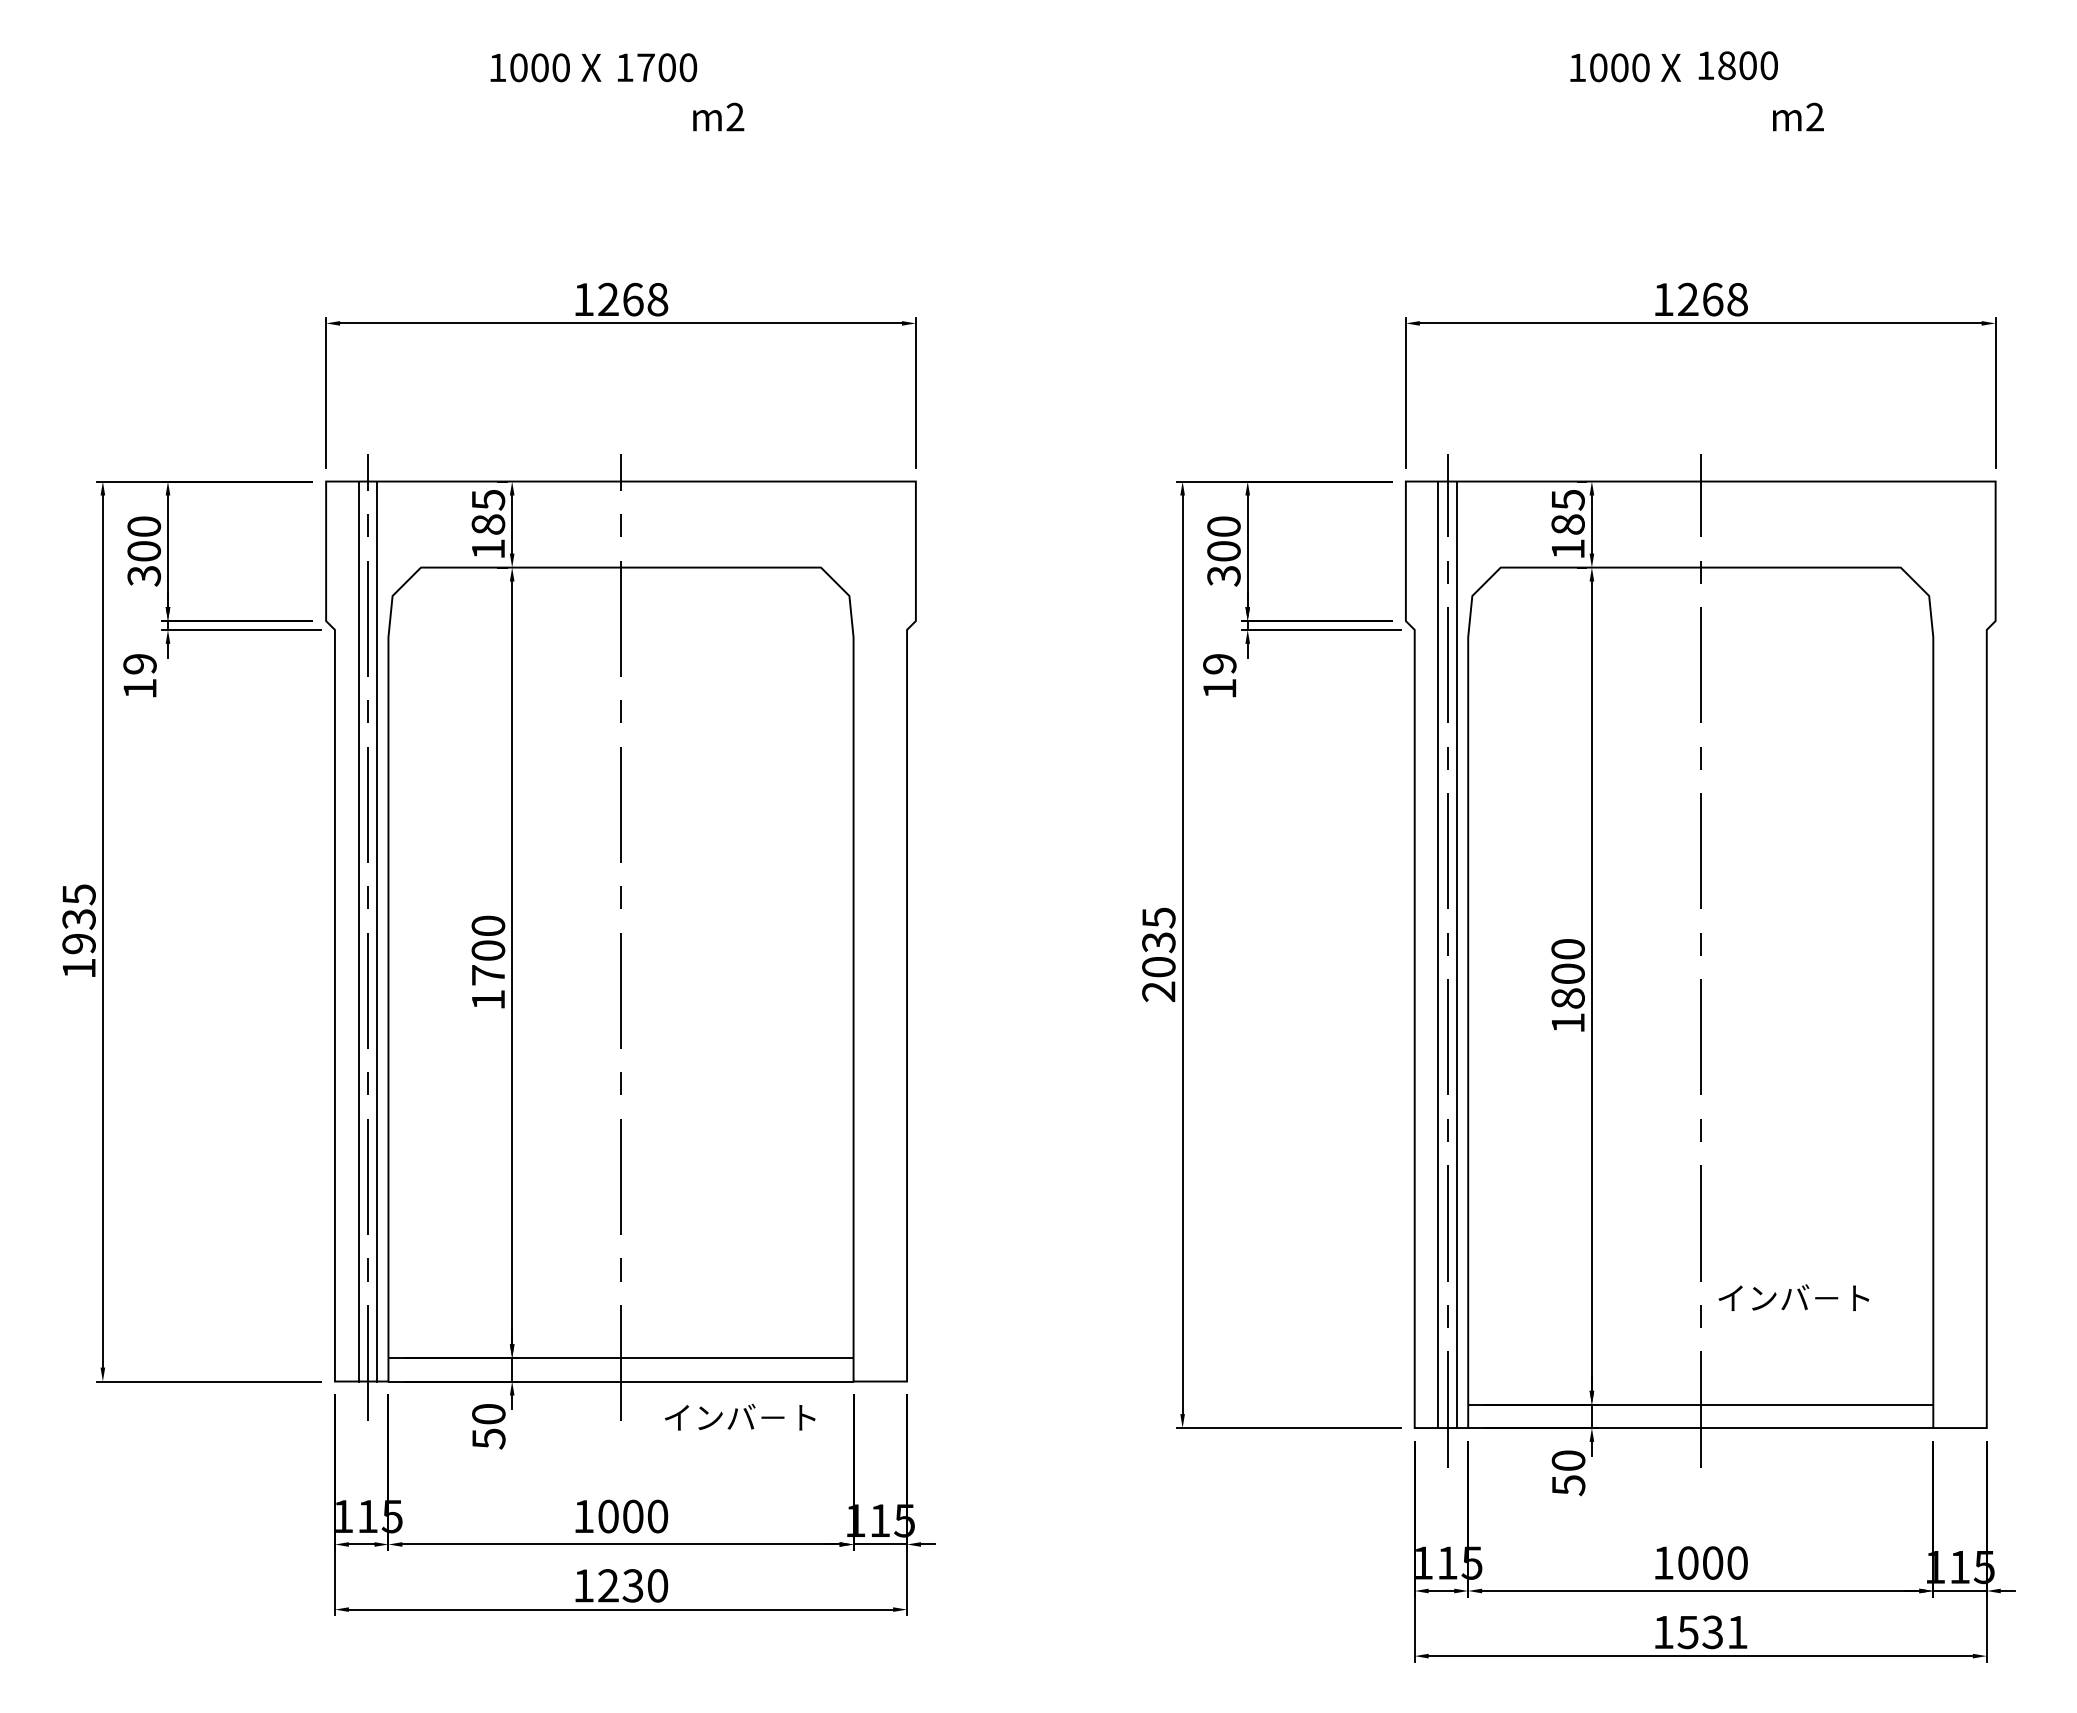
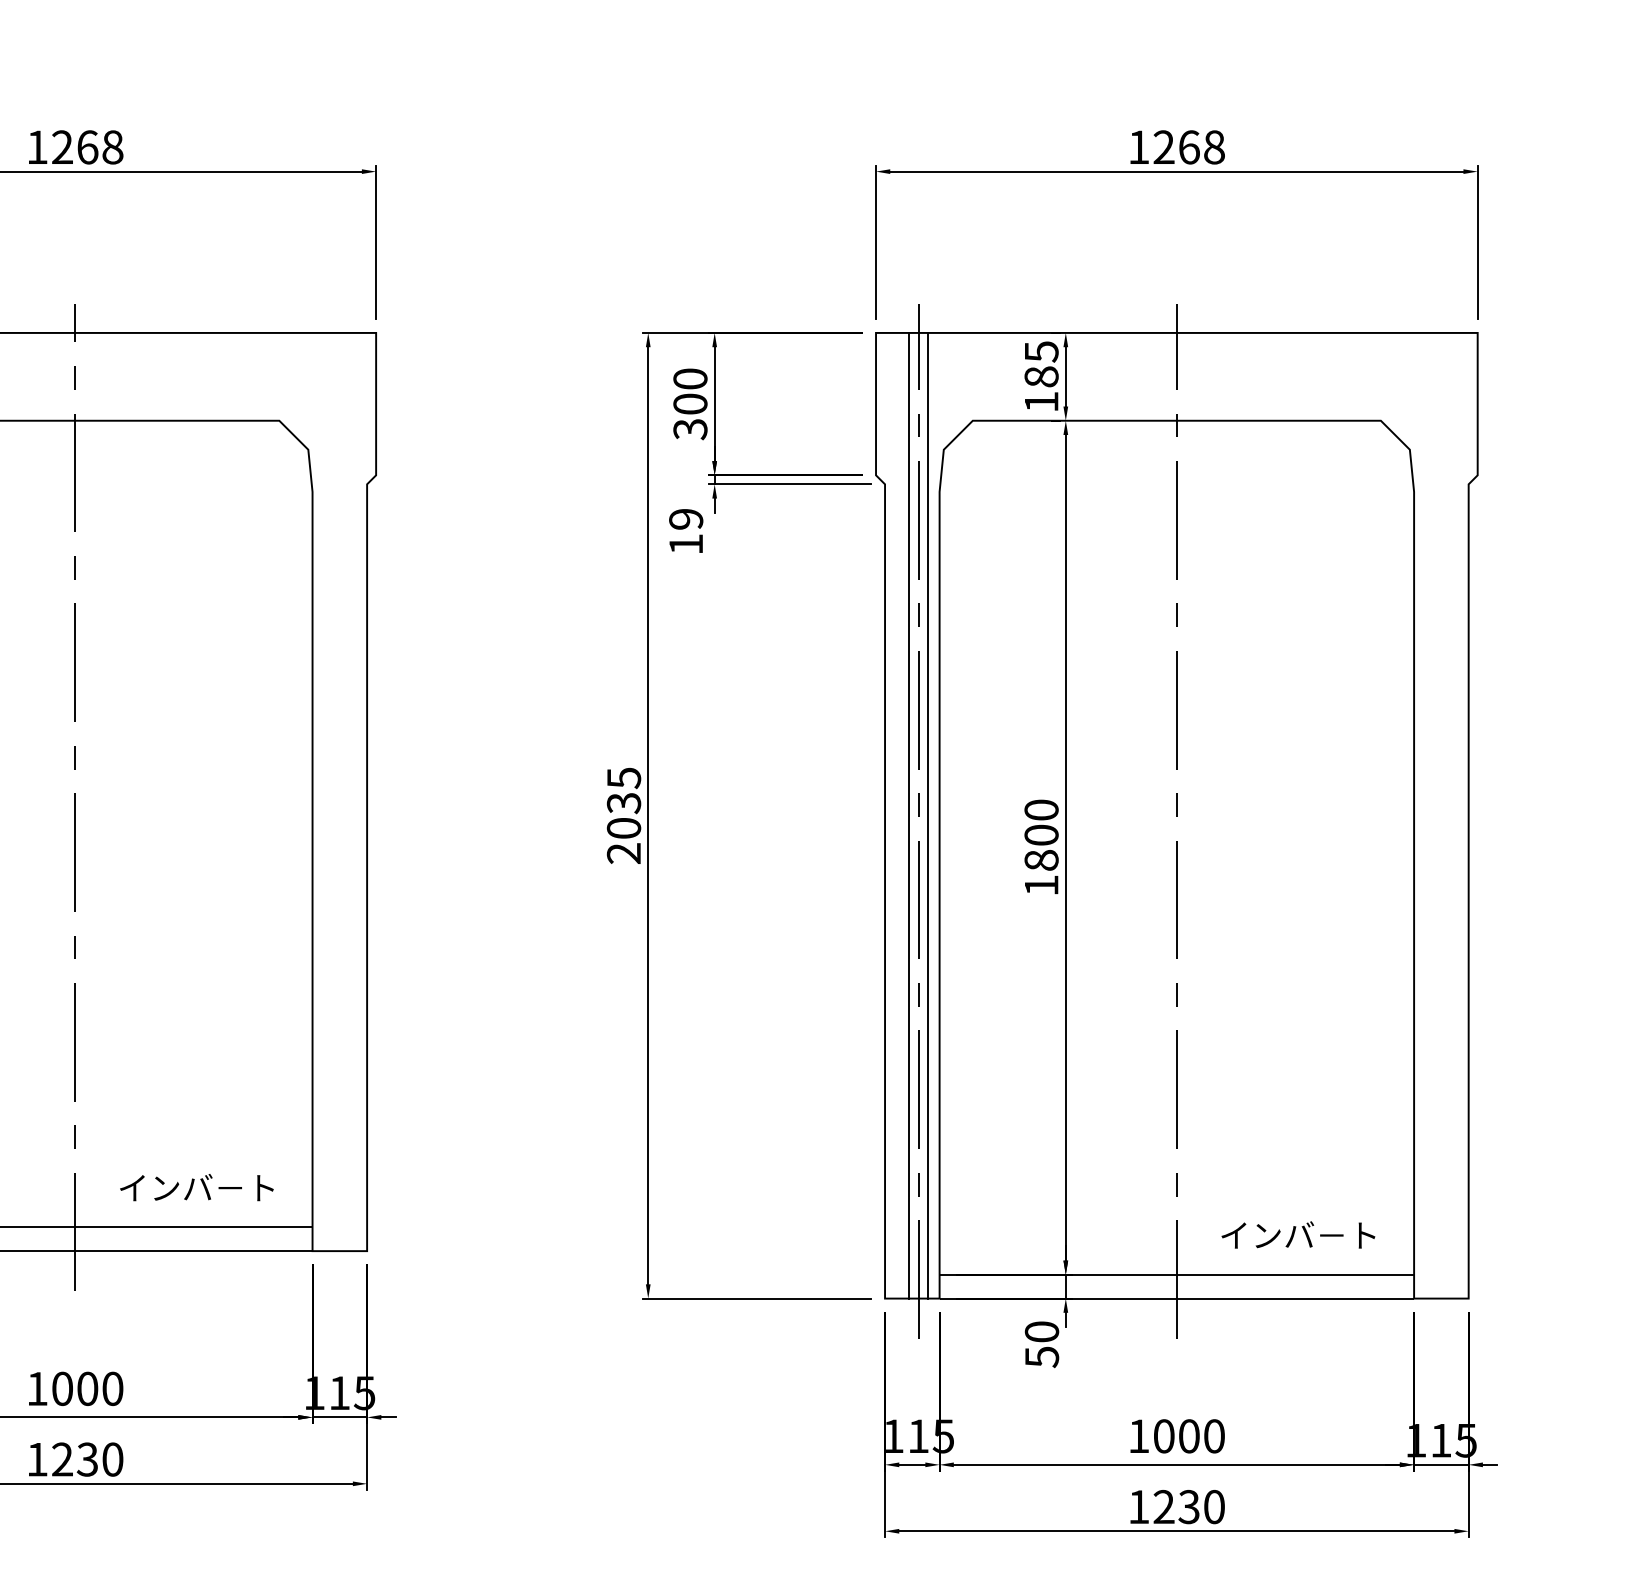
text: (1793, 1297) -> (1297, 1234), moved
text: (740, 1417) -> (197, 1187), moved
text: (1712, 1632) -> (1188, 1507), 1531 -> 1230

